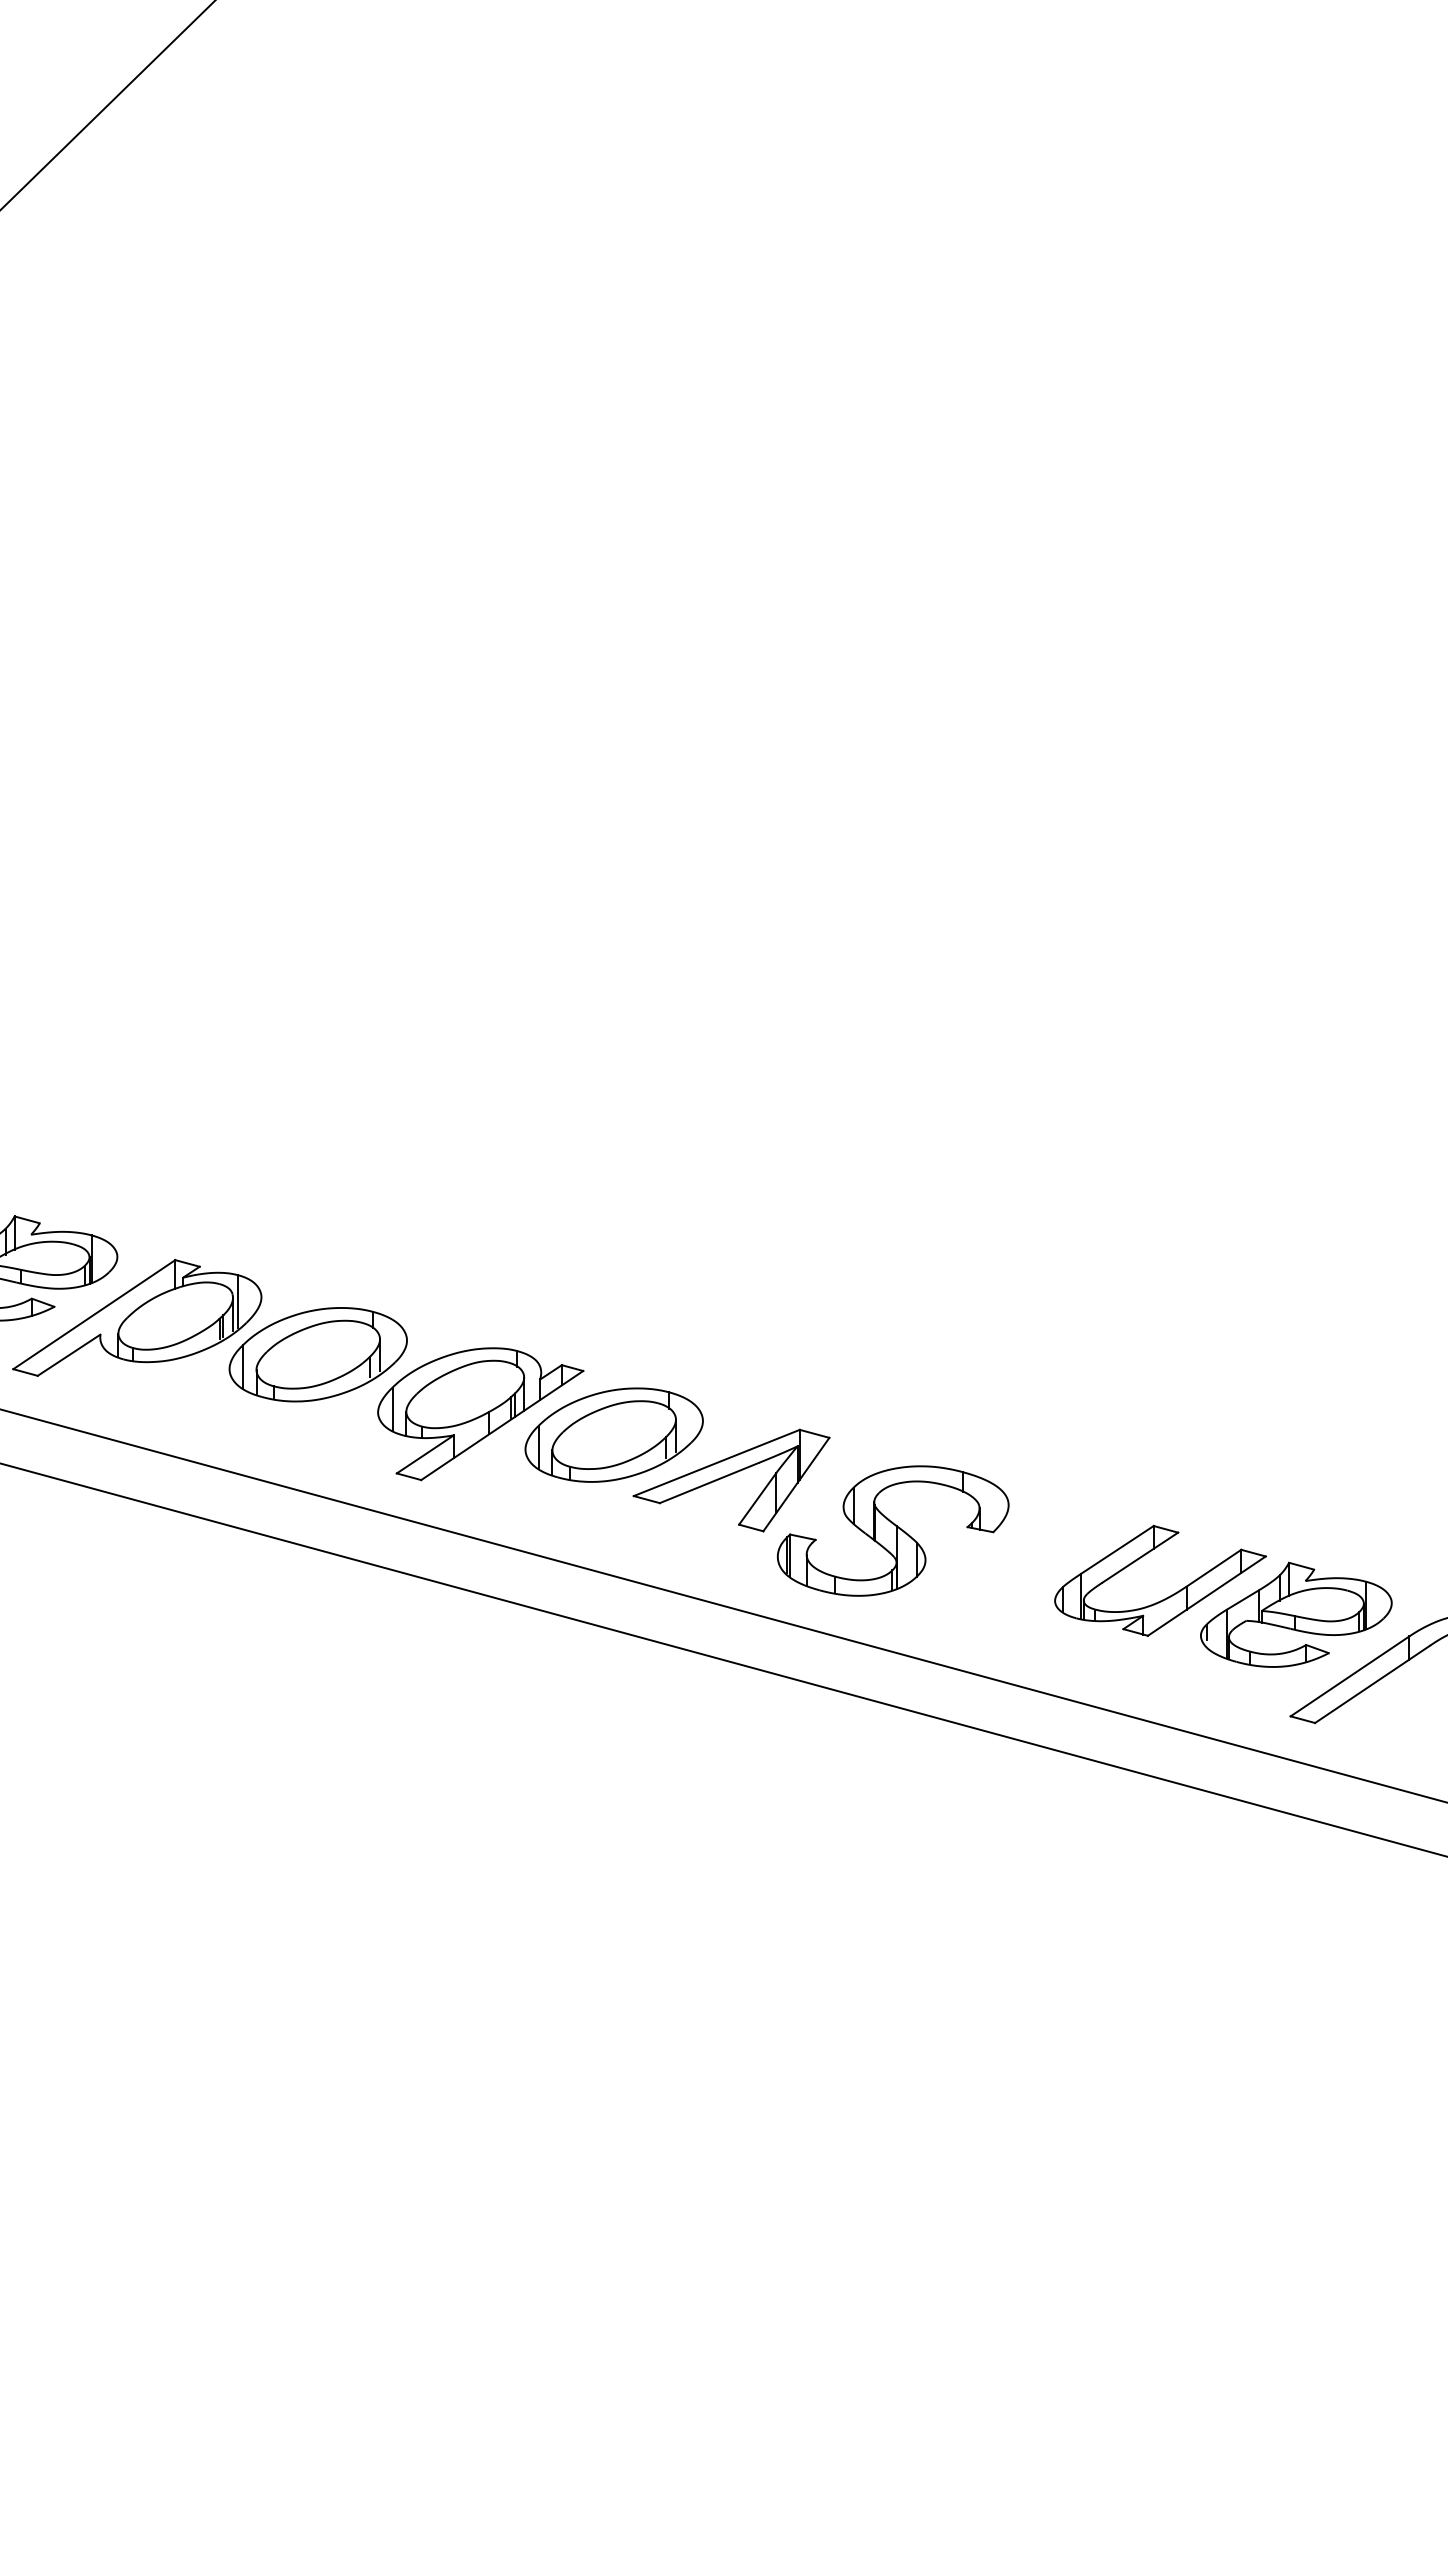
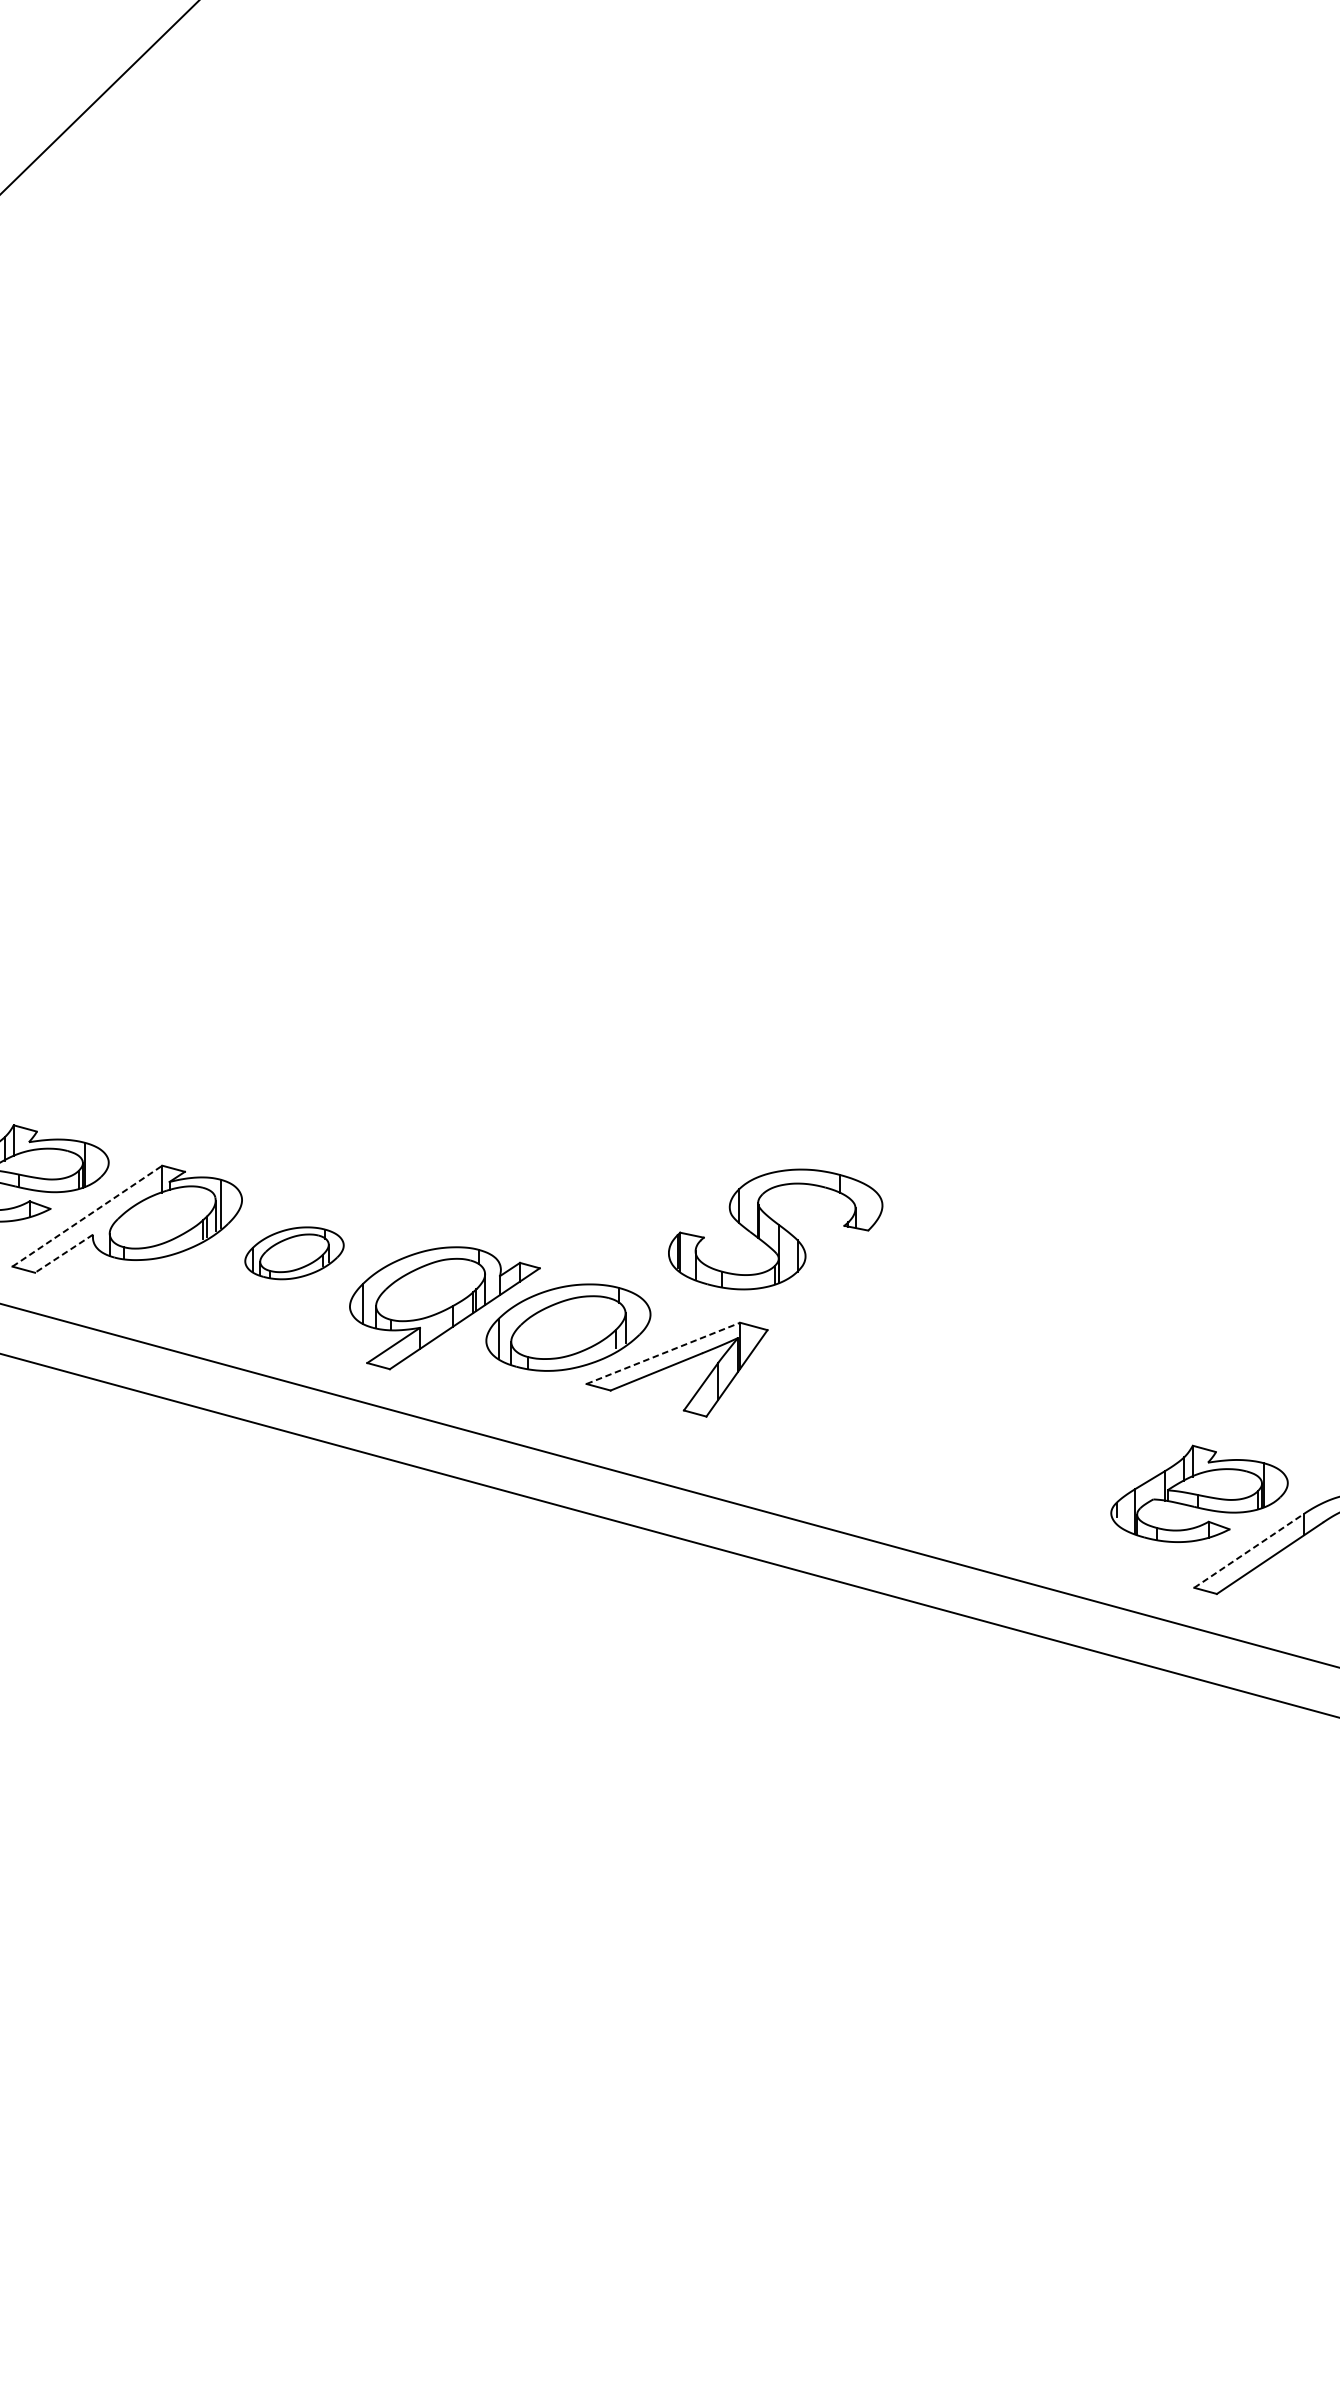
line: (94, 1314) -> (87, 1216), solid -> dashed
part: (317, 1354) -> (293, 1253), size x0.6
line: (68, 1355) -> (63, 1253), solid -> dashed
line: (717, 1462) -> (663, 1352), solid -> dashed
part: (893, 1530) -> (775, 1228), moved
part: (1171, 1594) -> (1084, 1475), removed
line: (1349, 1676) -> (1248, 1550), solid -> dashed

